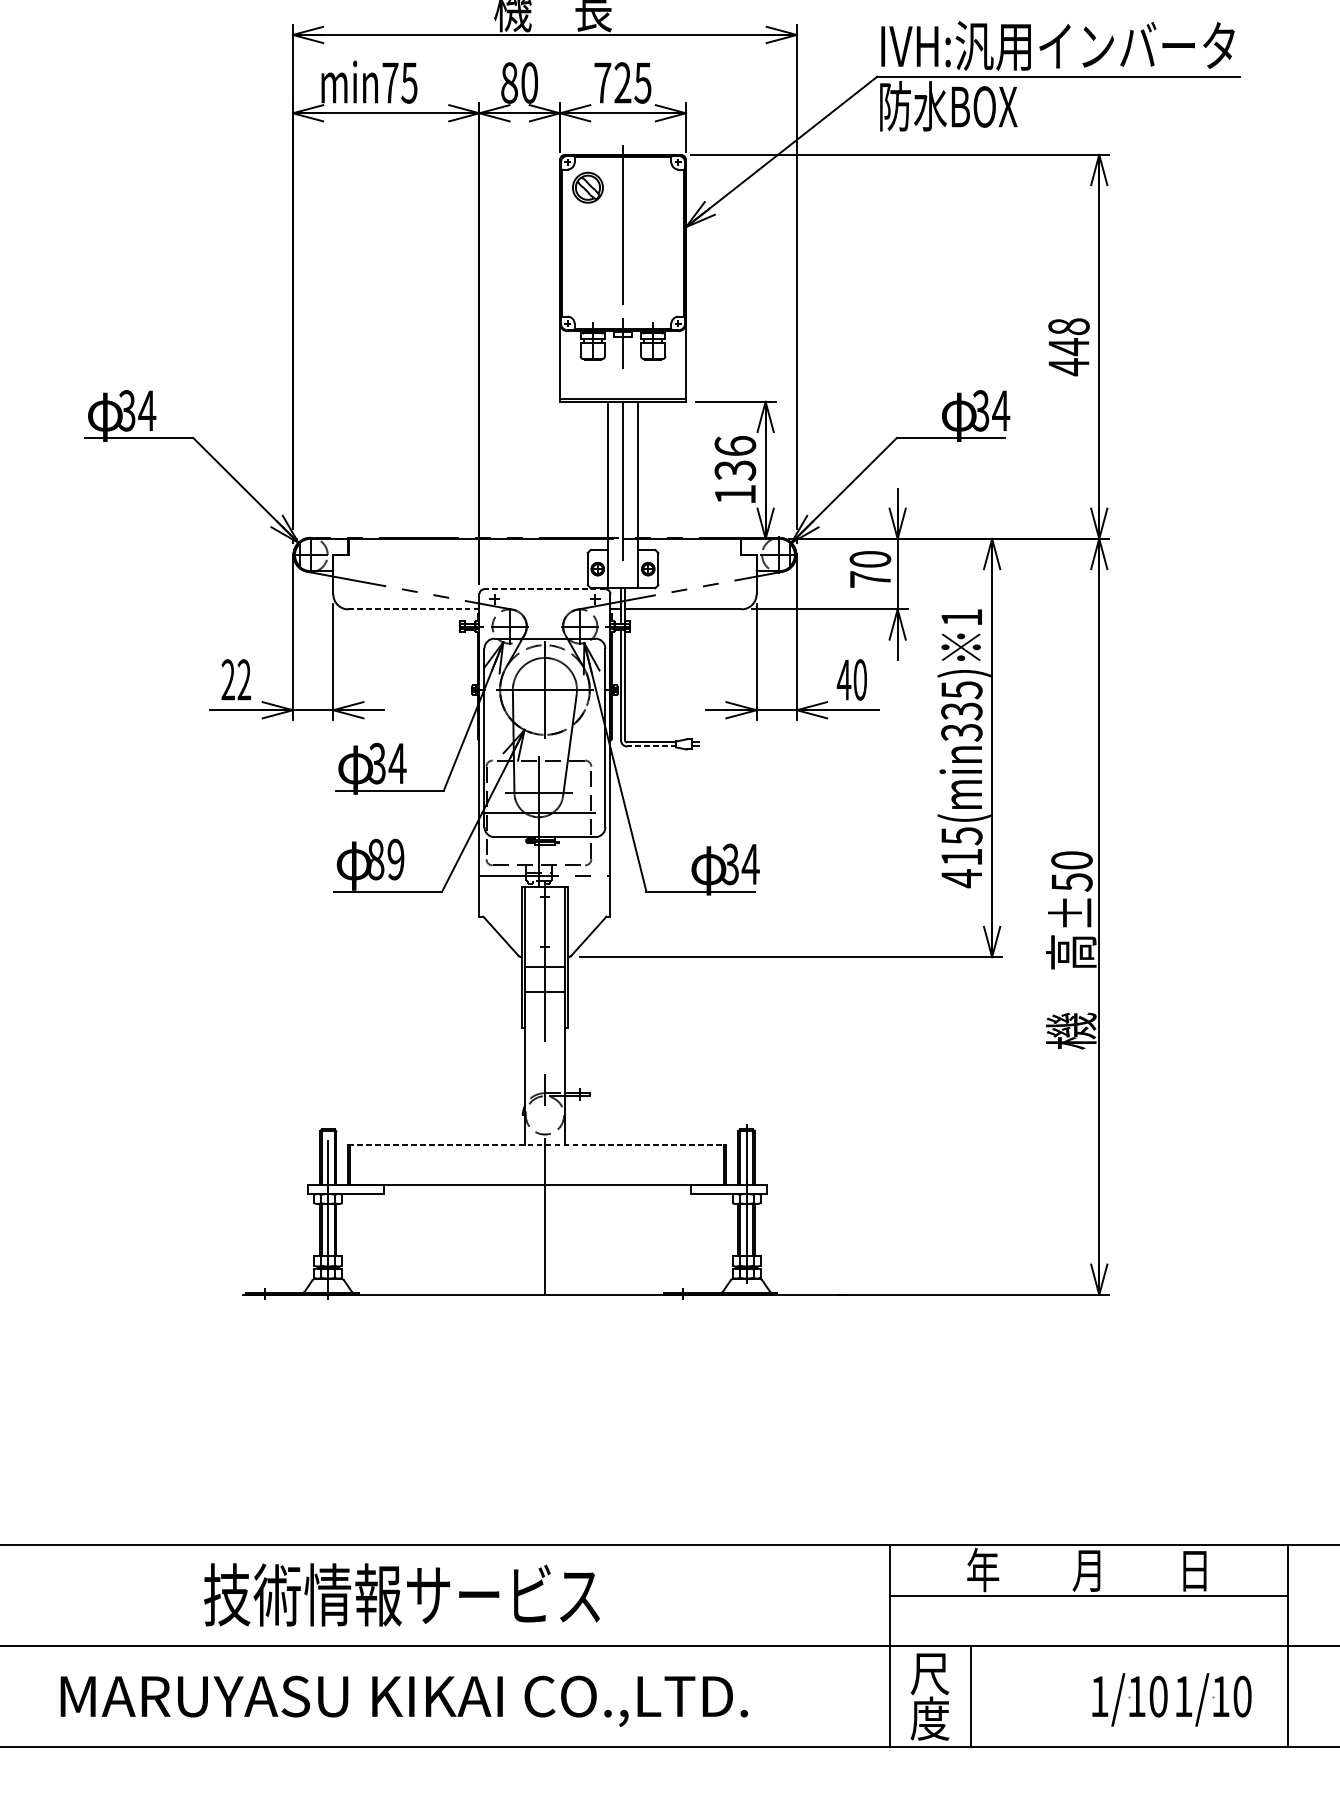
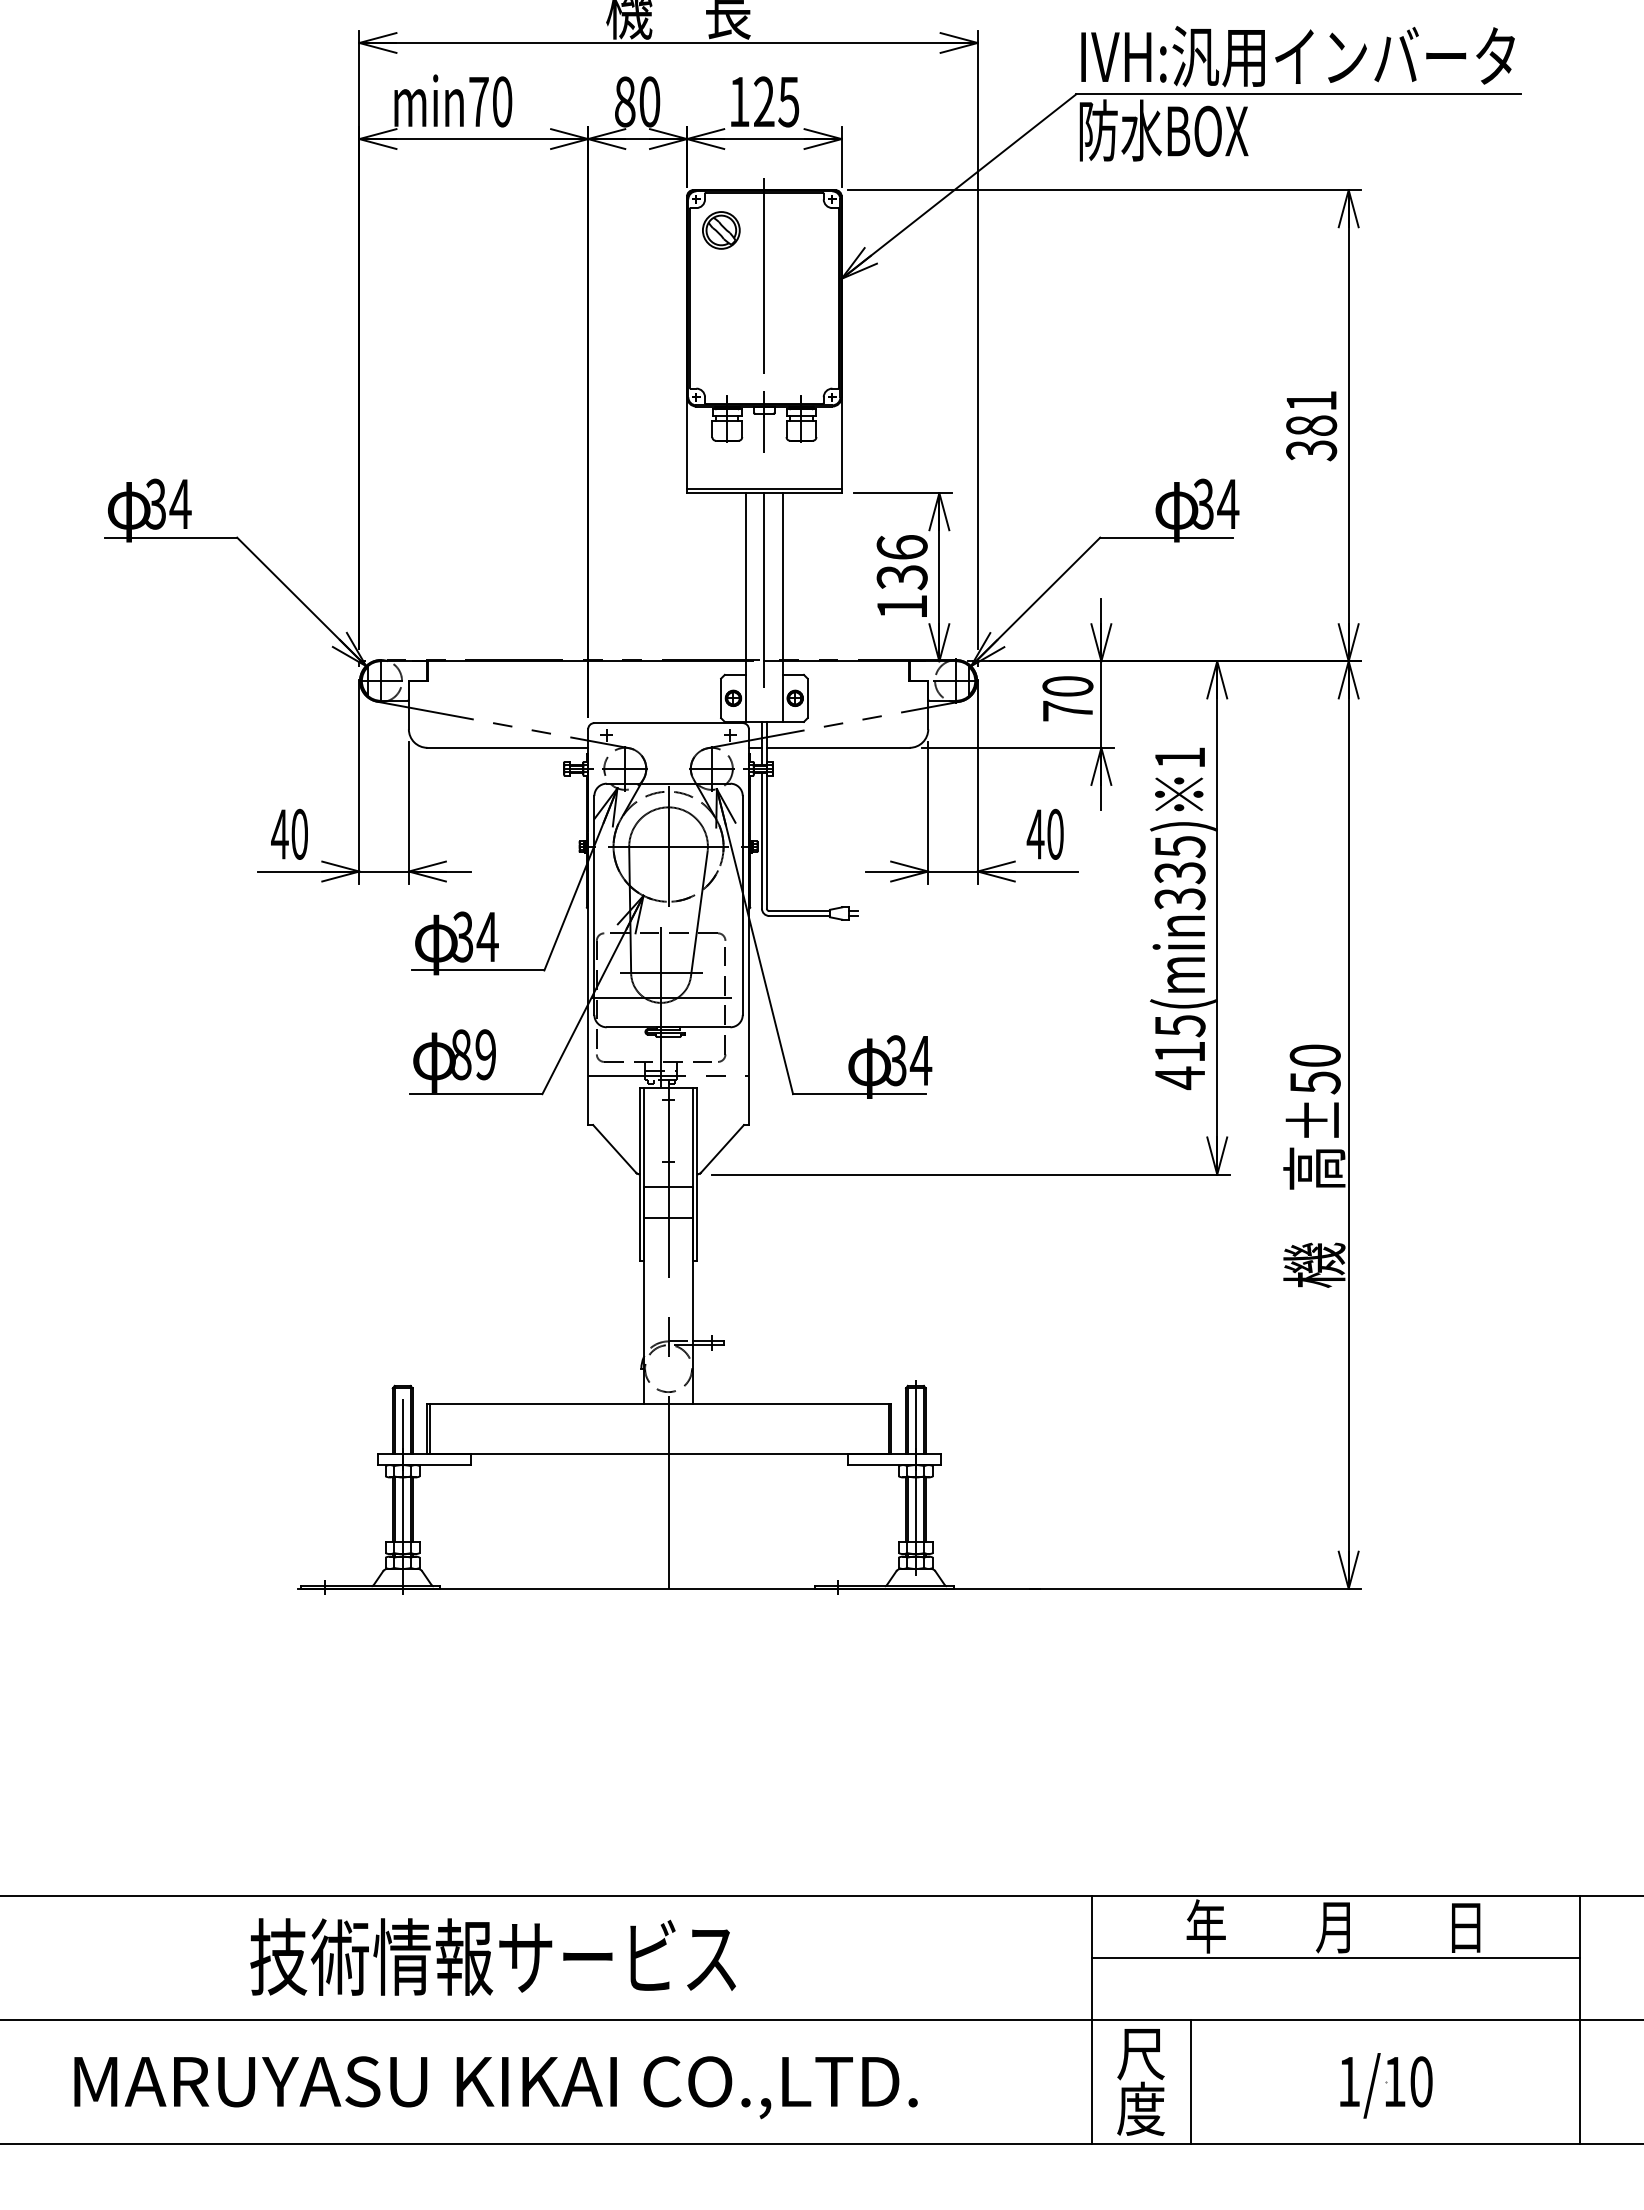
text: (409, 82) -> (502, 101), min75 -> min70
text: (602, 82) -> (739, 101), 725 -> 125
text: (1068, 346) -> (1311, 425), 448 -> 381
line: (544, 589) -> (668, 723), dashed -> solid
line: (413, 609) -> (507, 747), dashed -> solid
text: (236, 679) -> (289, 833), 22 -> 40
line: (651, 746) -> (799, 916), dashed -> solid
line: (537, 1144) -> (659, 1404), dashed -> solid
part: (1214, 1699) -> (1489, 2085), removed

